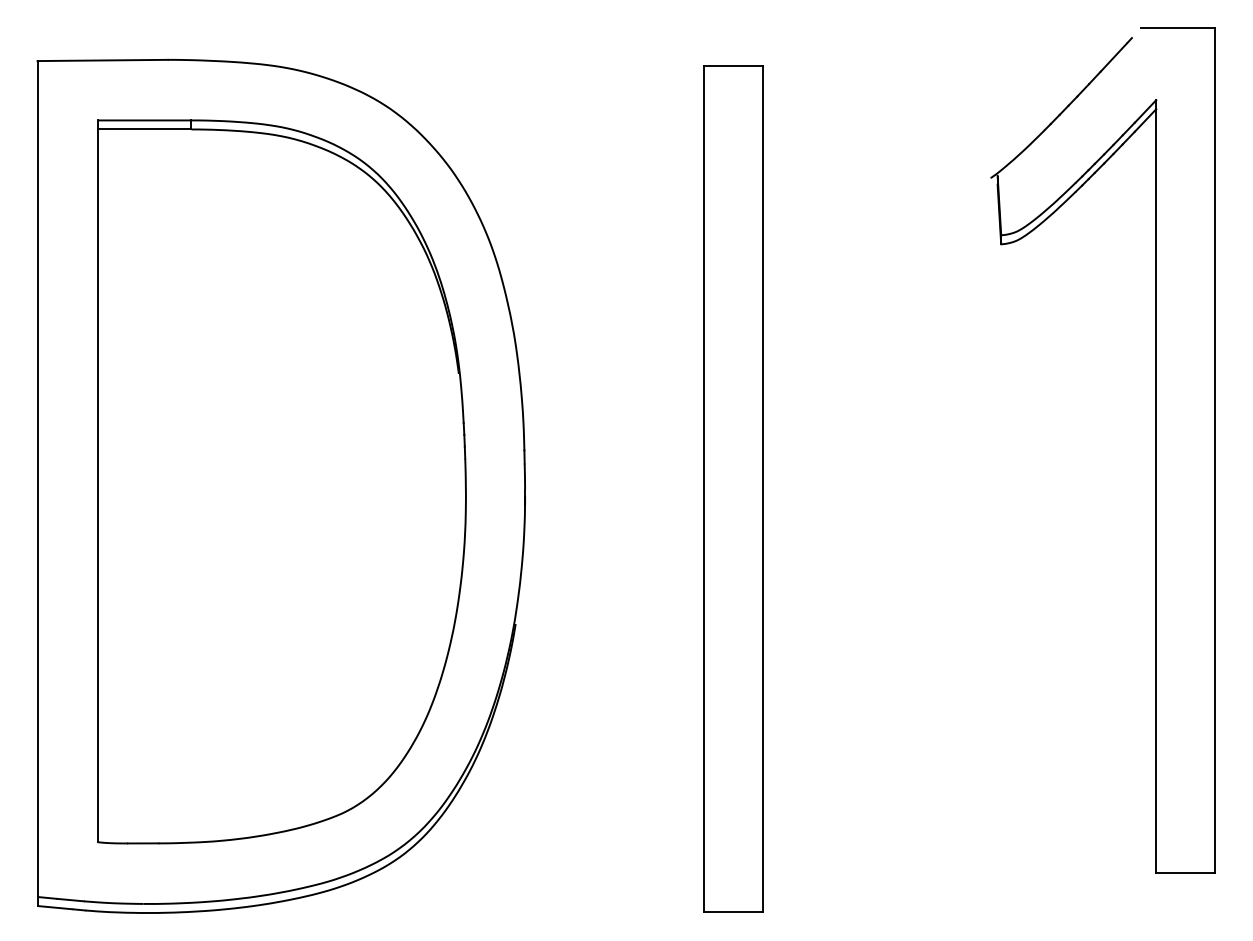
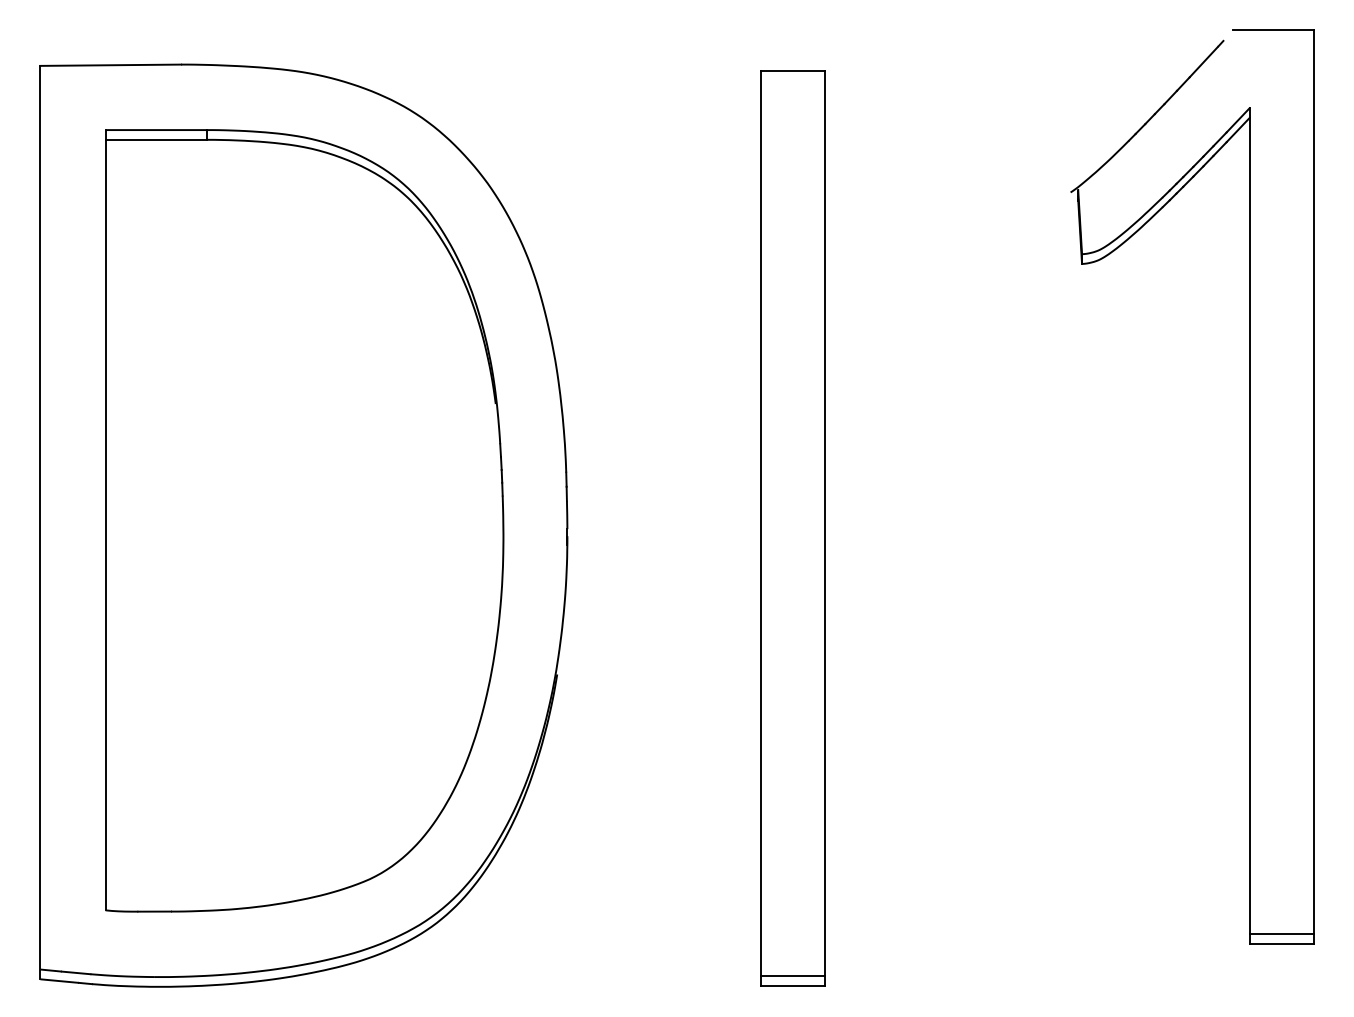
line: (1185, 863) -> (1281, 933), added
line: (732, 902) -> (791, 975), added

